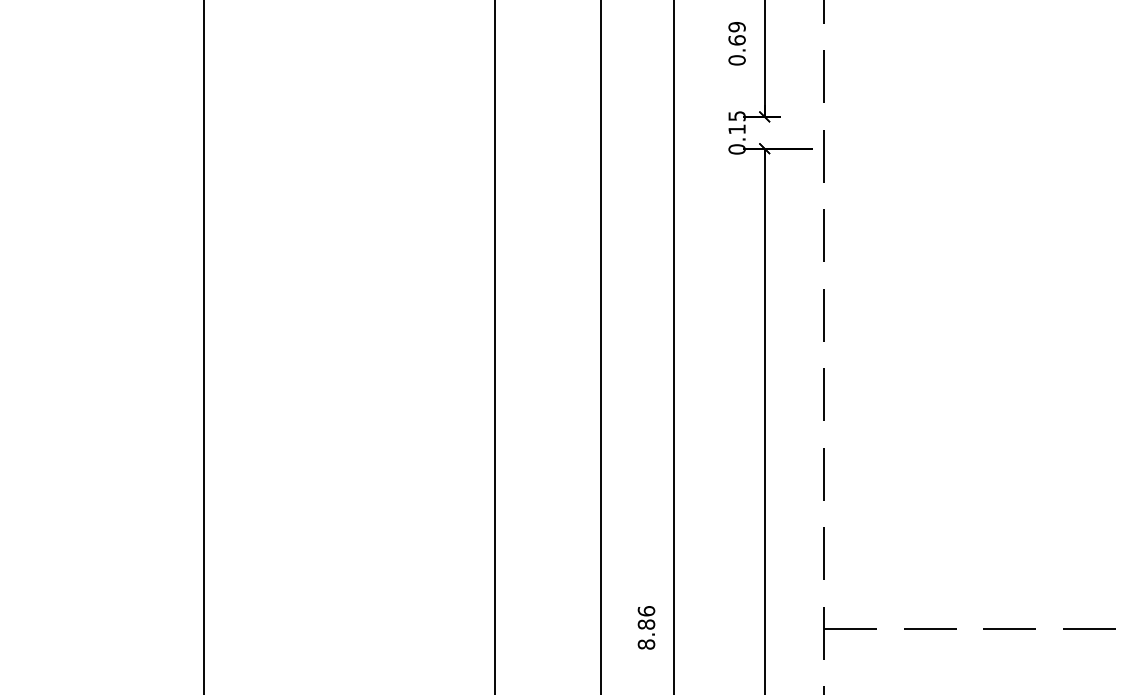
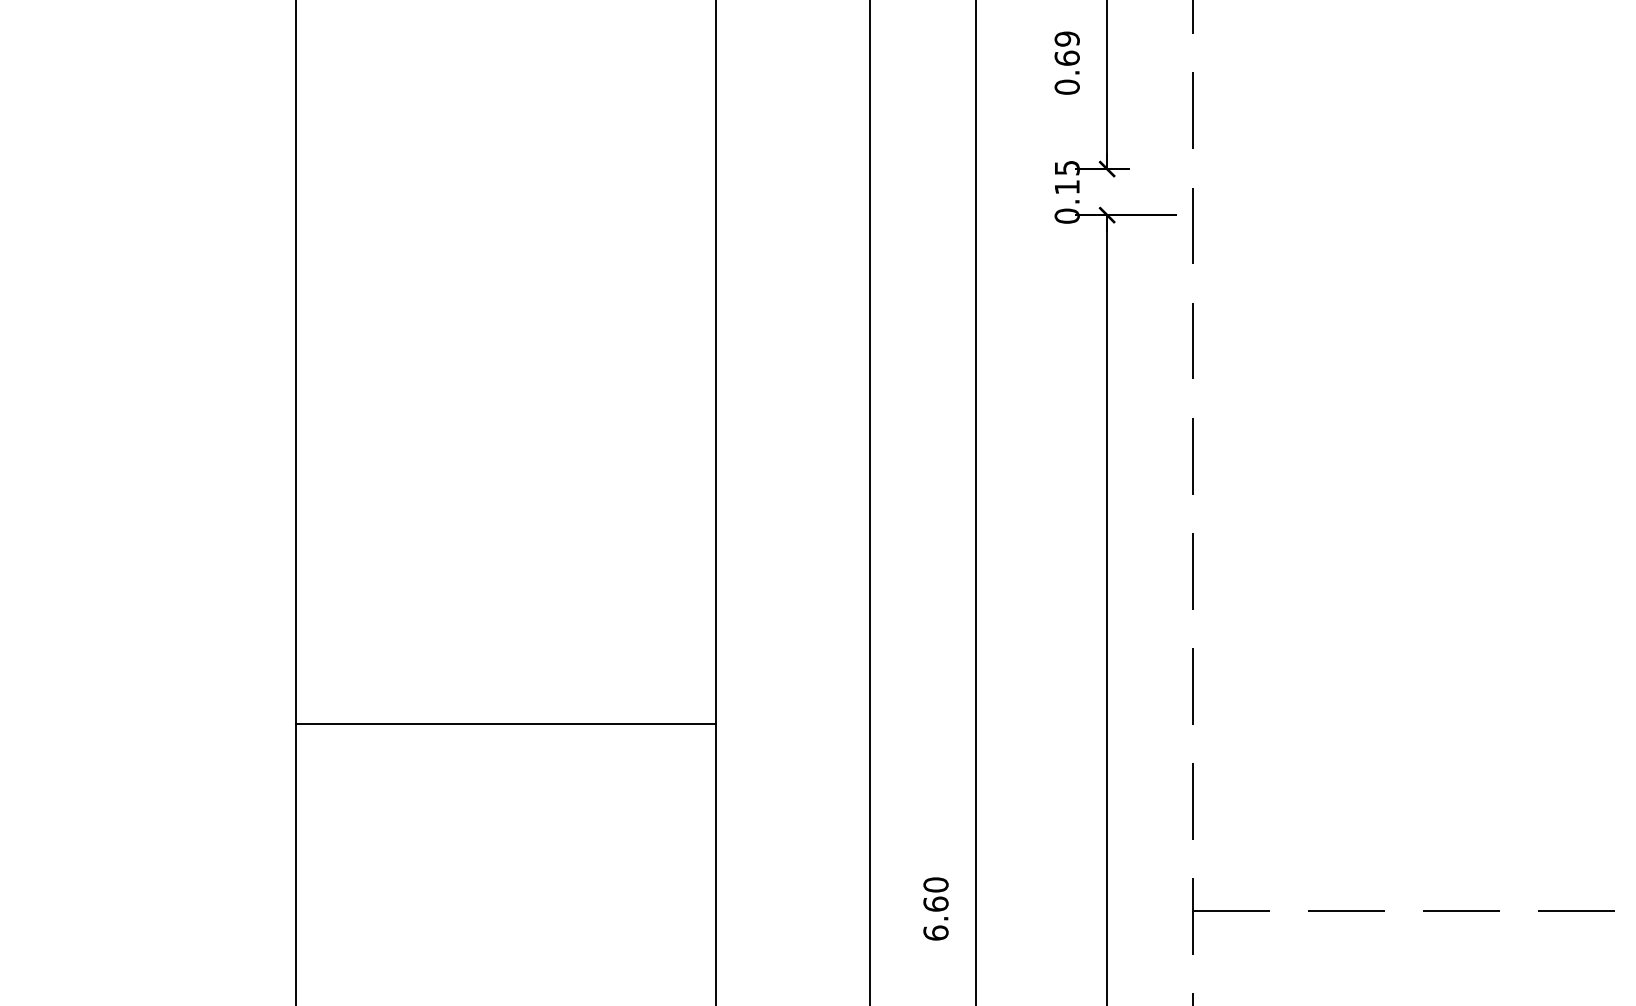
line: (349, 499) -> (505, 723), added
text: (646, 627) -> (936, 908), 8.86 -> 6.60

